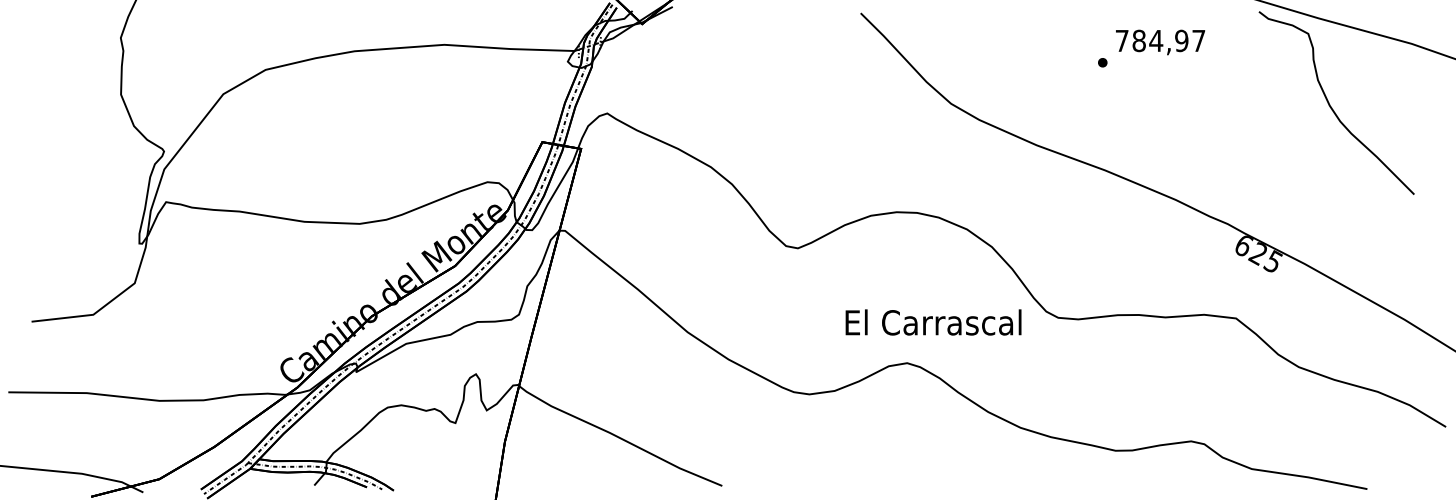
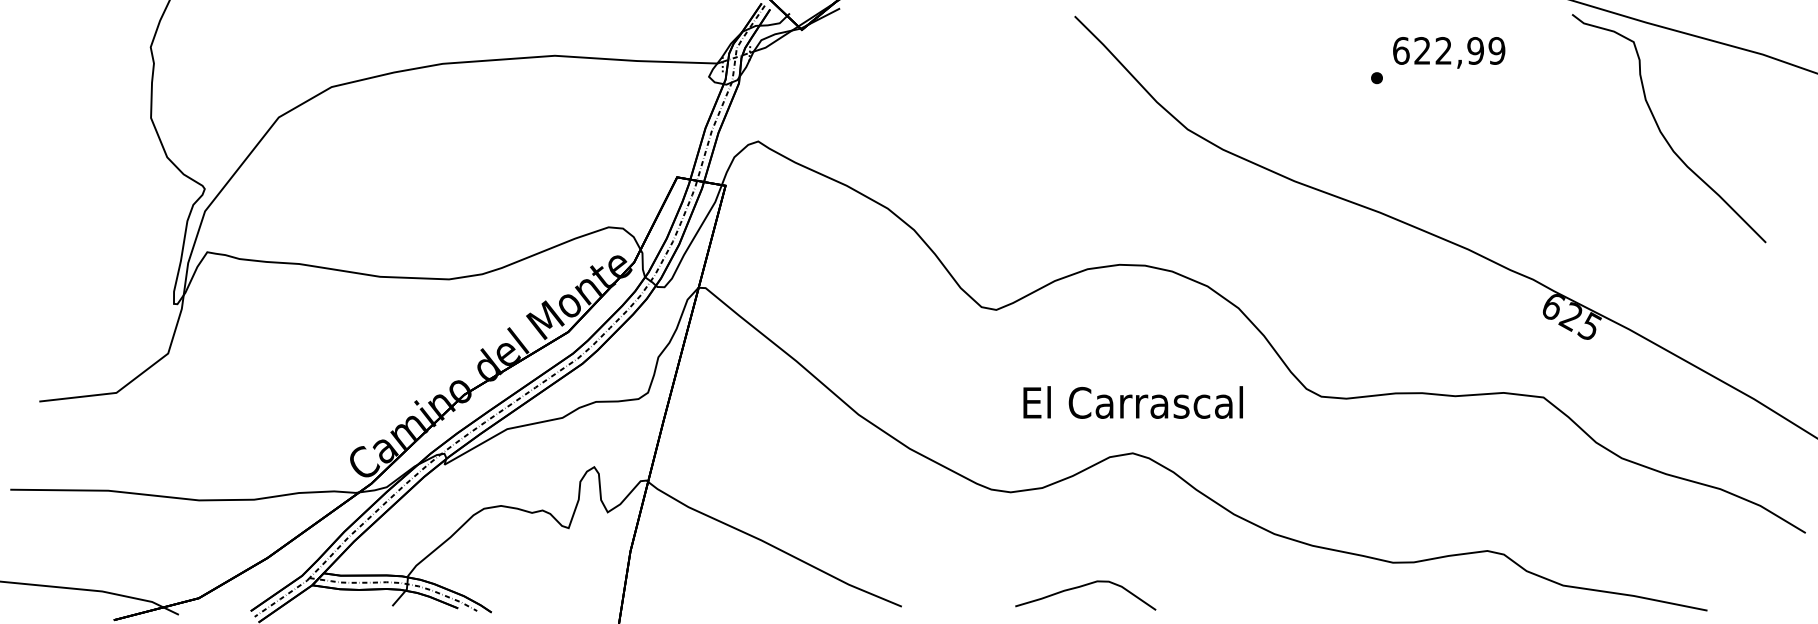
text: (1160, 40) -> (1449, 50), 784,97 -> 622,99
text: (933, 322) -> (1133, 402), moved
curve: (867, 470) -> (1083, 587), added

